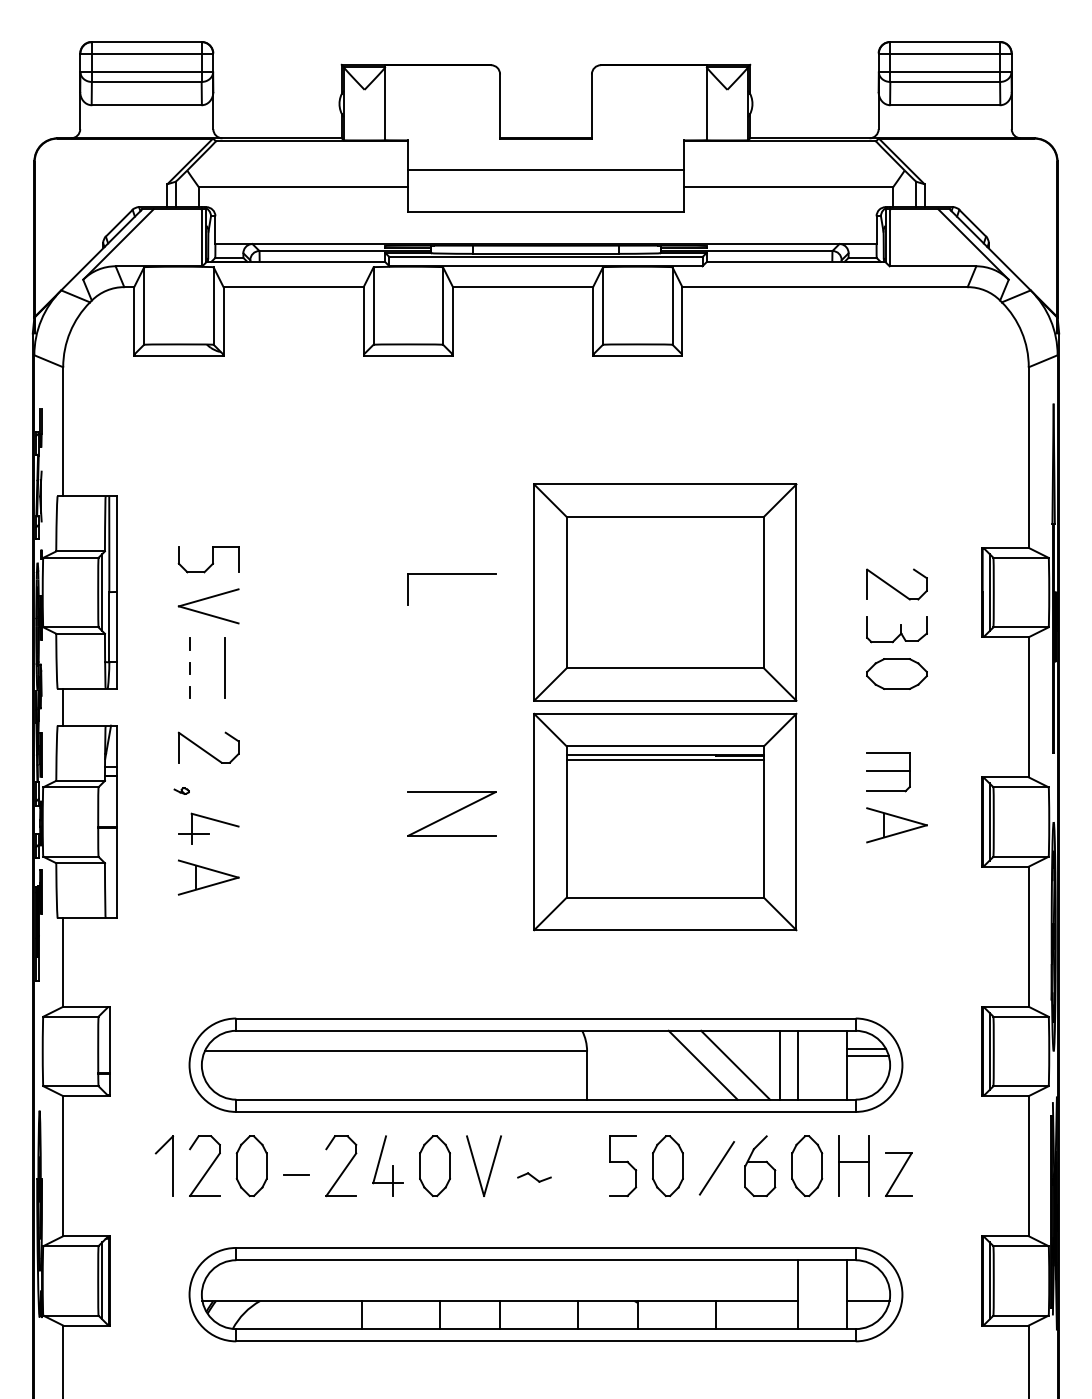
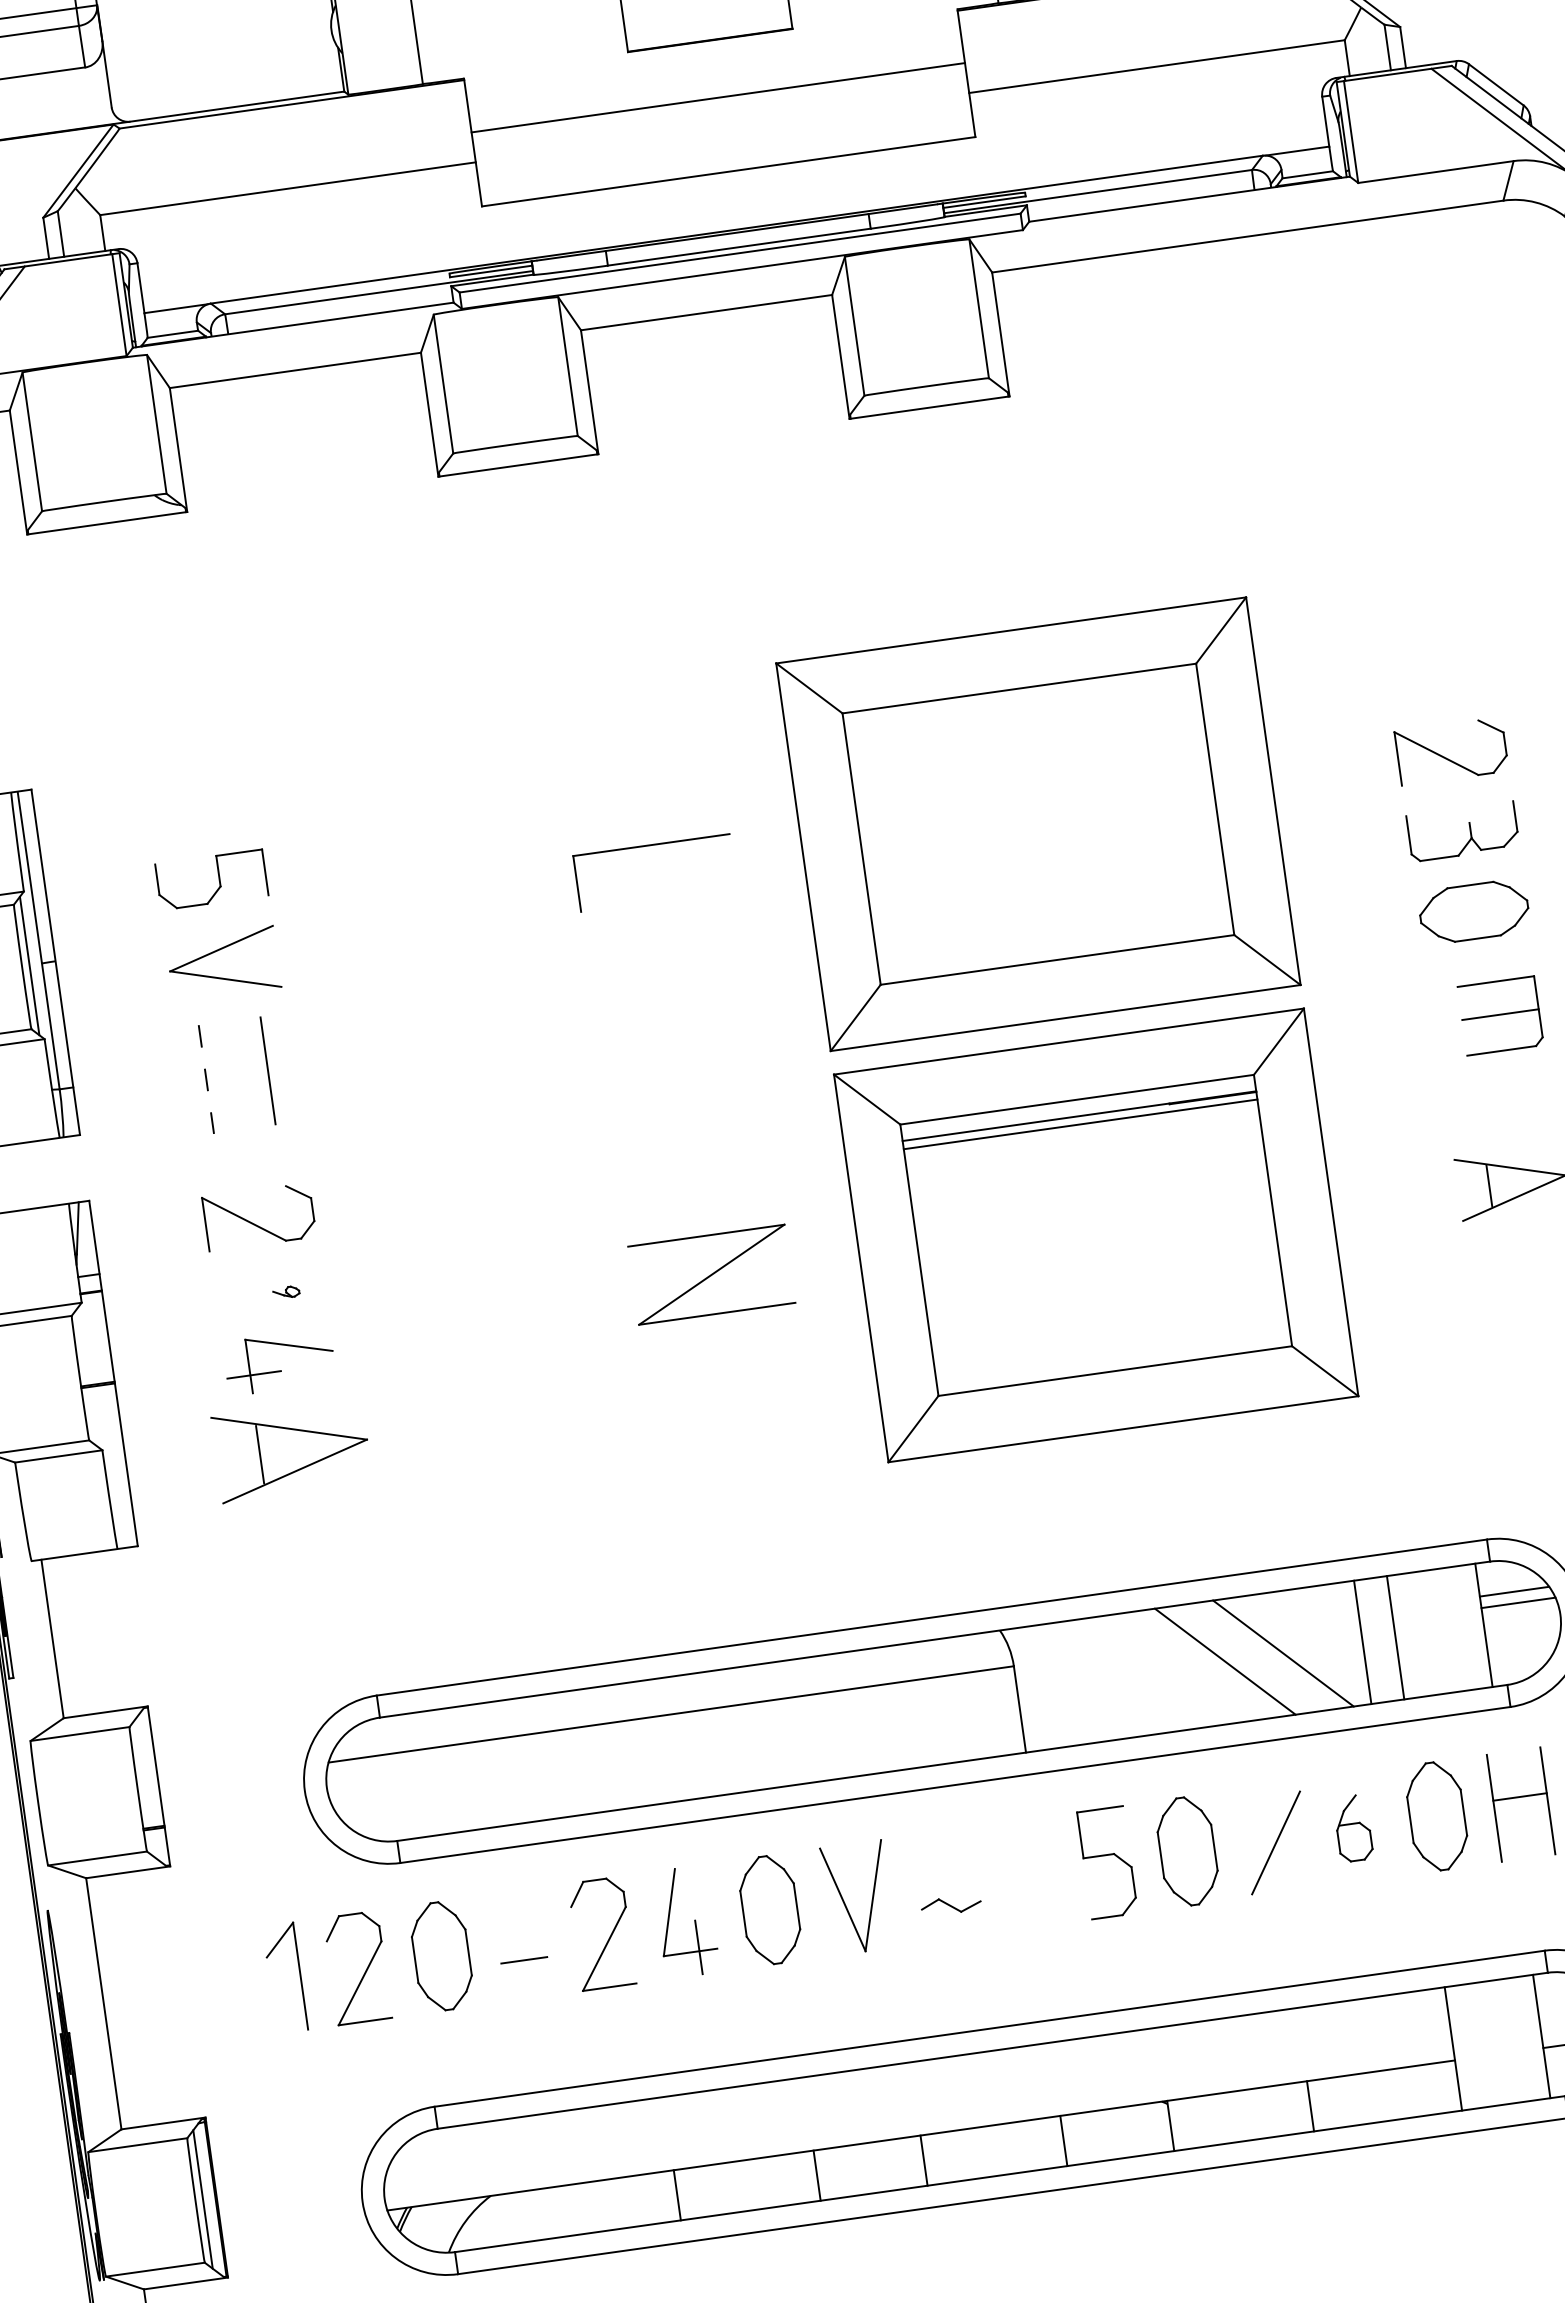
part: (888, 772) -> (1500, 1016), moved
part: (181, 790) -> (285, 1291), moved
part: (208, 877) -> (291, 1449), size x1.4
part: (760, 1166) -> (1353, 1828), size x0.6

